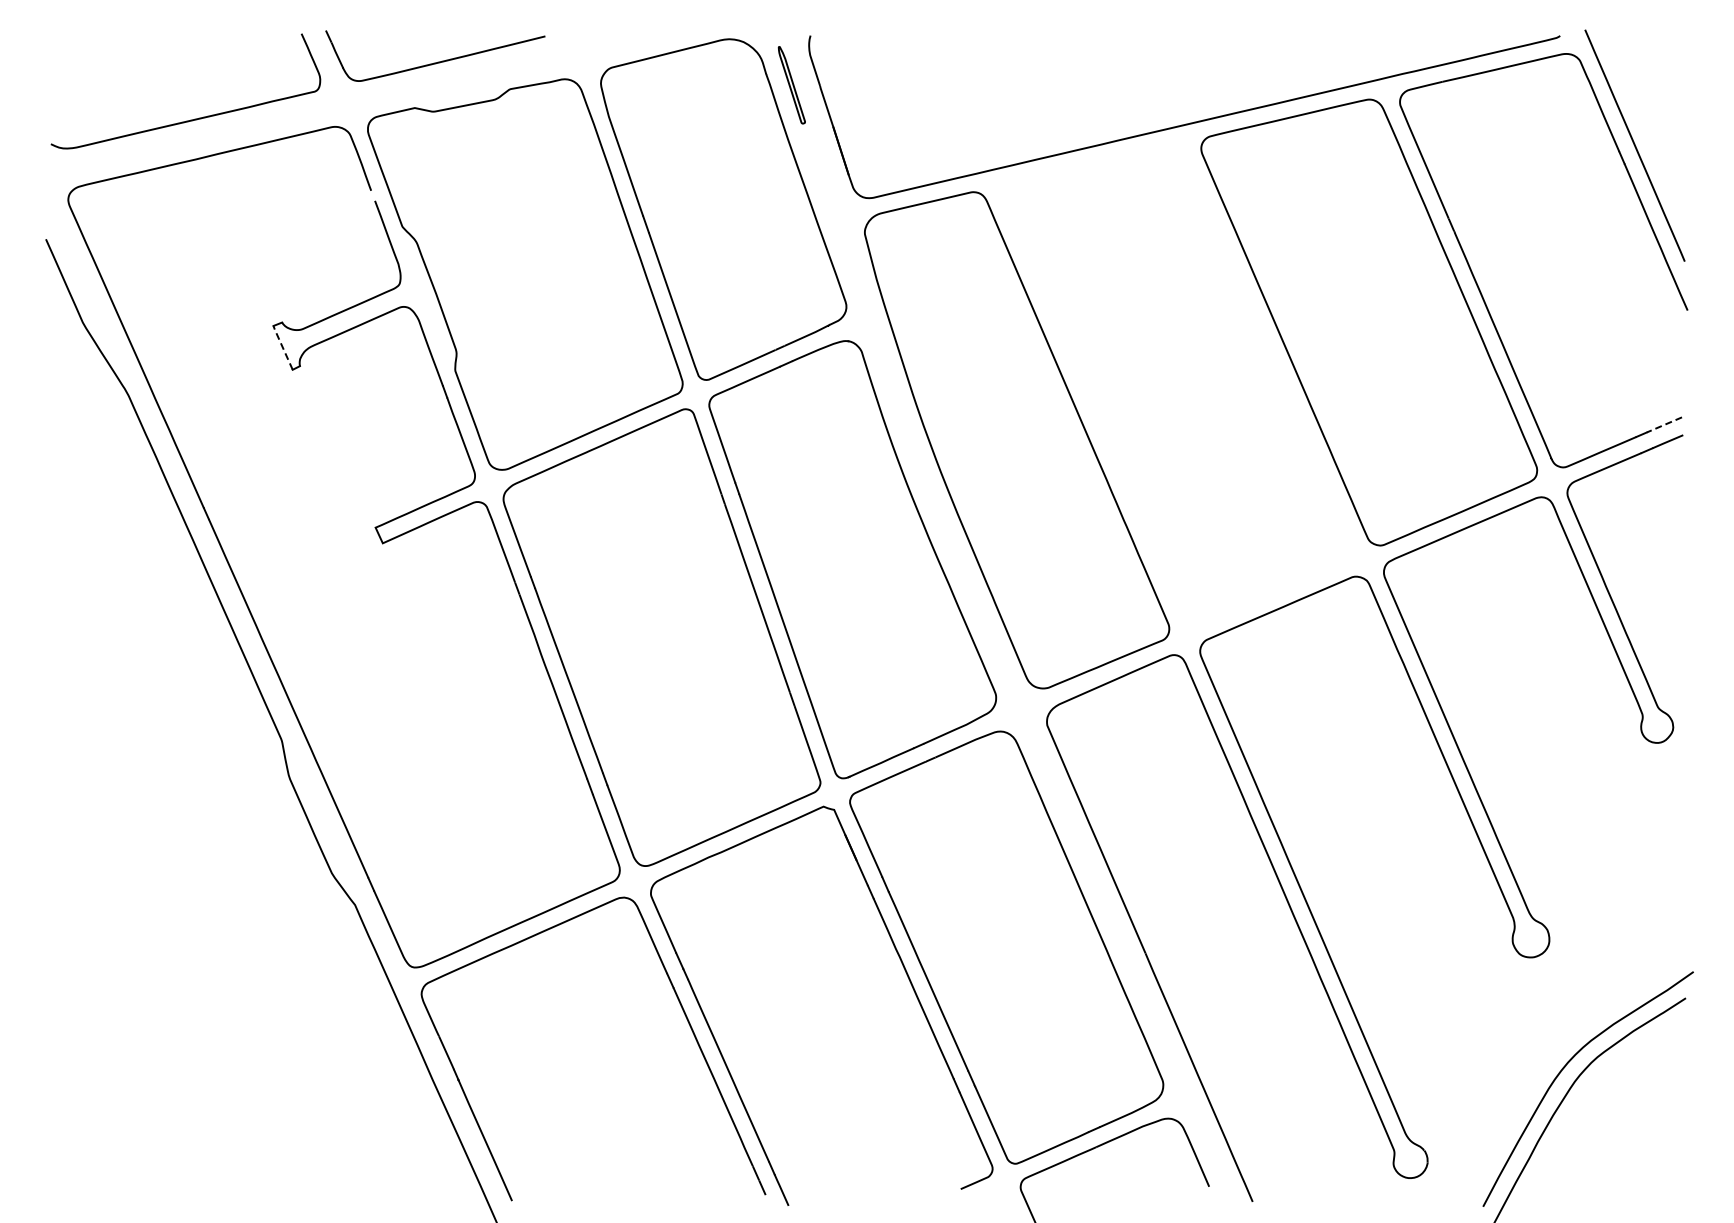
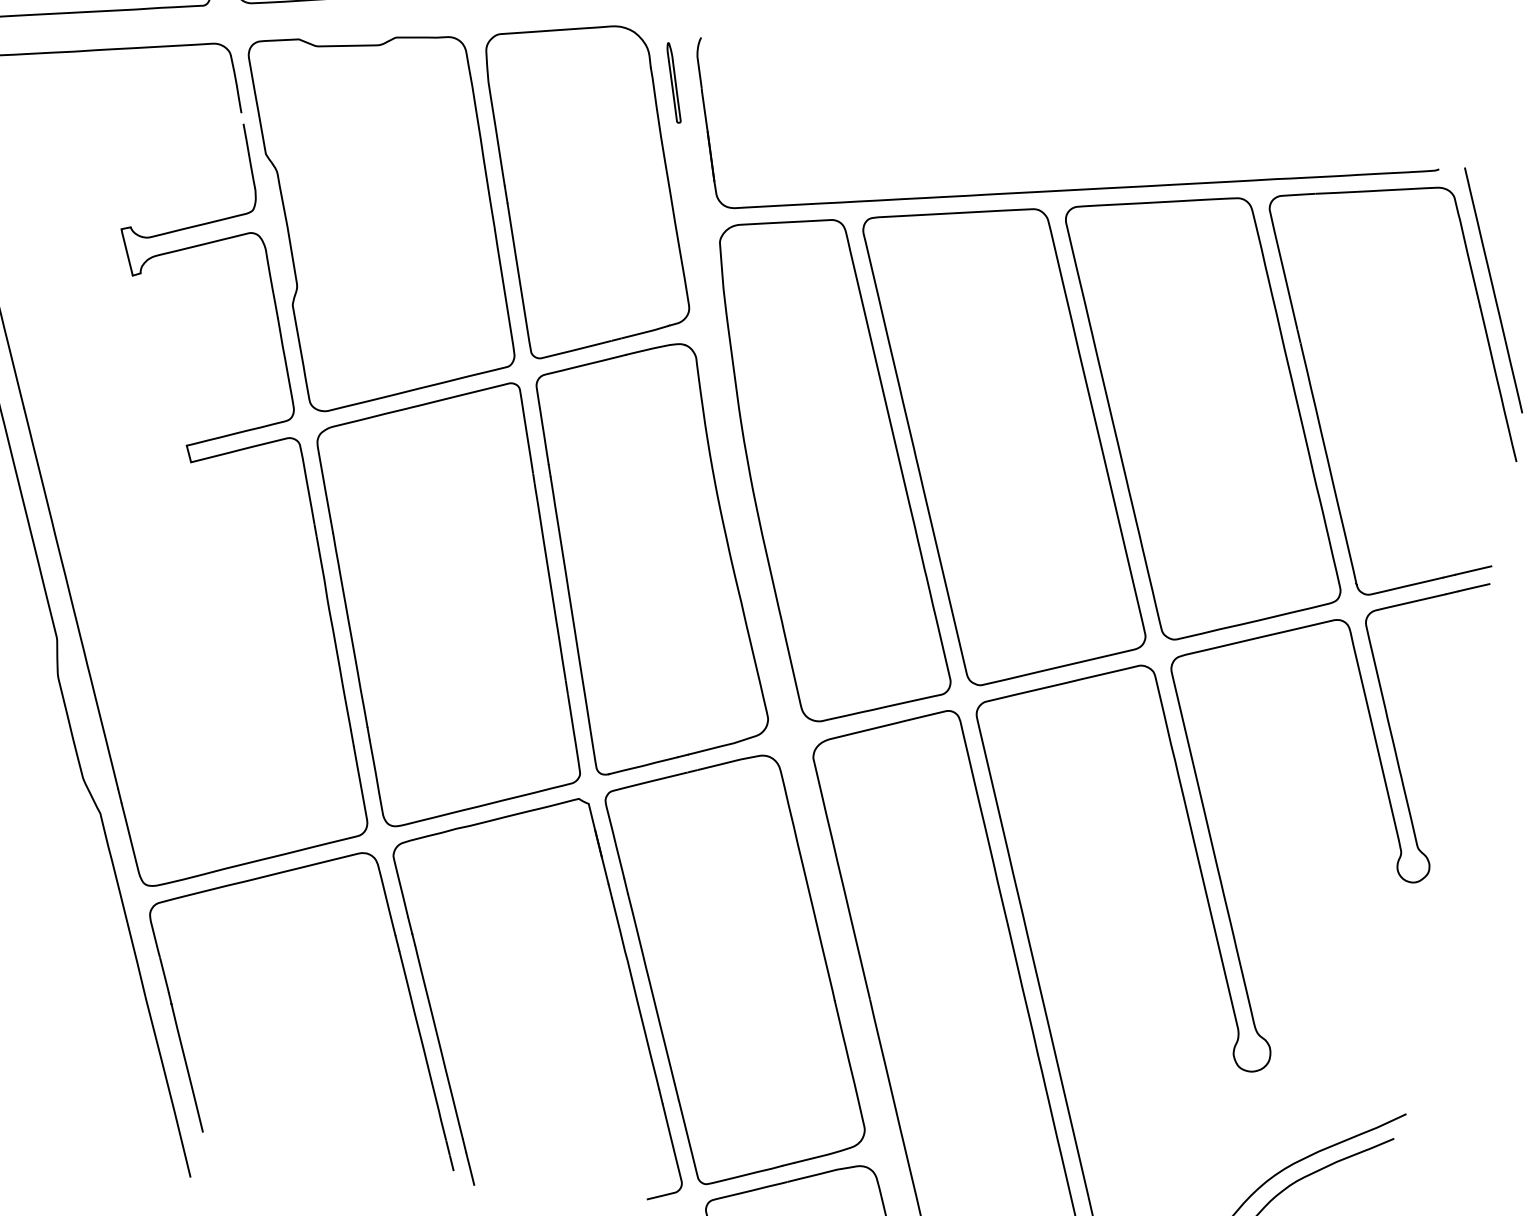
line: (282, 347) -> (126, 251), dashed -> solid
part: (1178, 385) -> (1002, 446), added
line: (1664, 424) -> (1473, 570), dashed -> solid

